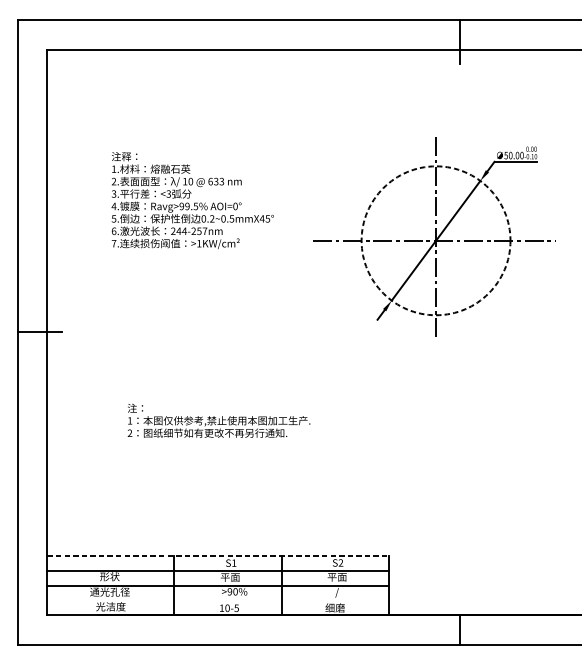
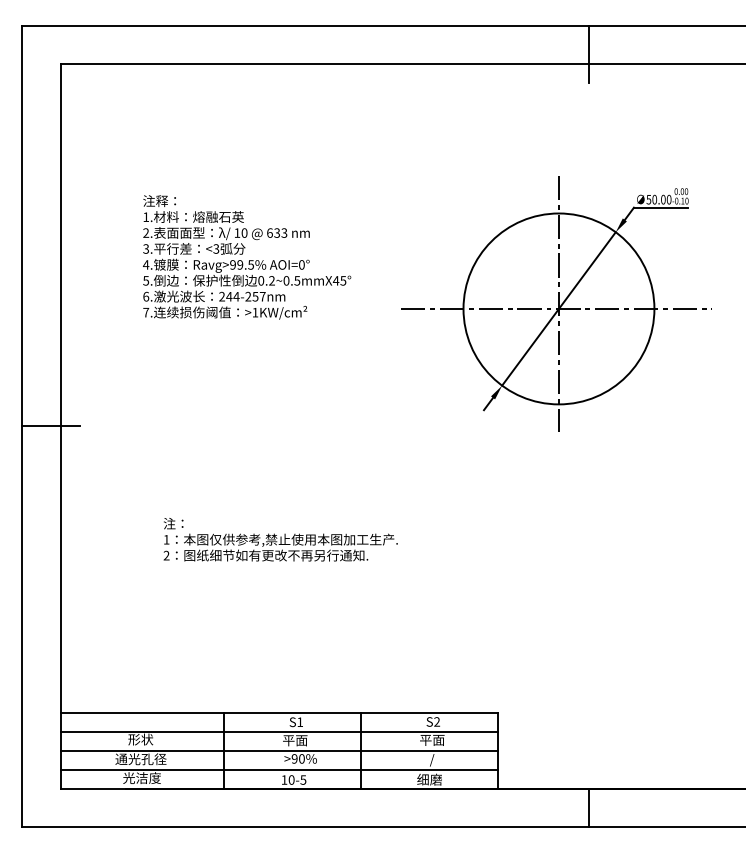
circle: (435, 240) -> (558, 308), dashed -> solid
line: (218, 555) -> (279, 712), dashed -> solid
line: (218, 600) -> (279, 770), added

